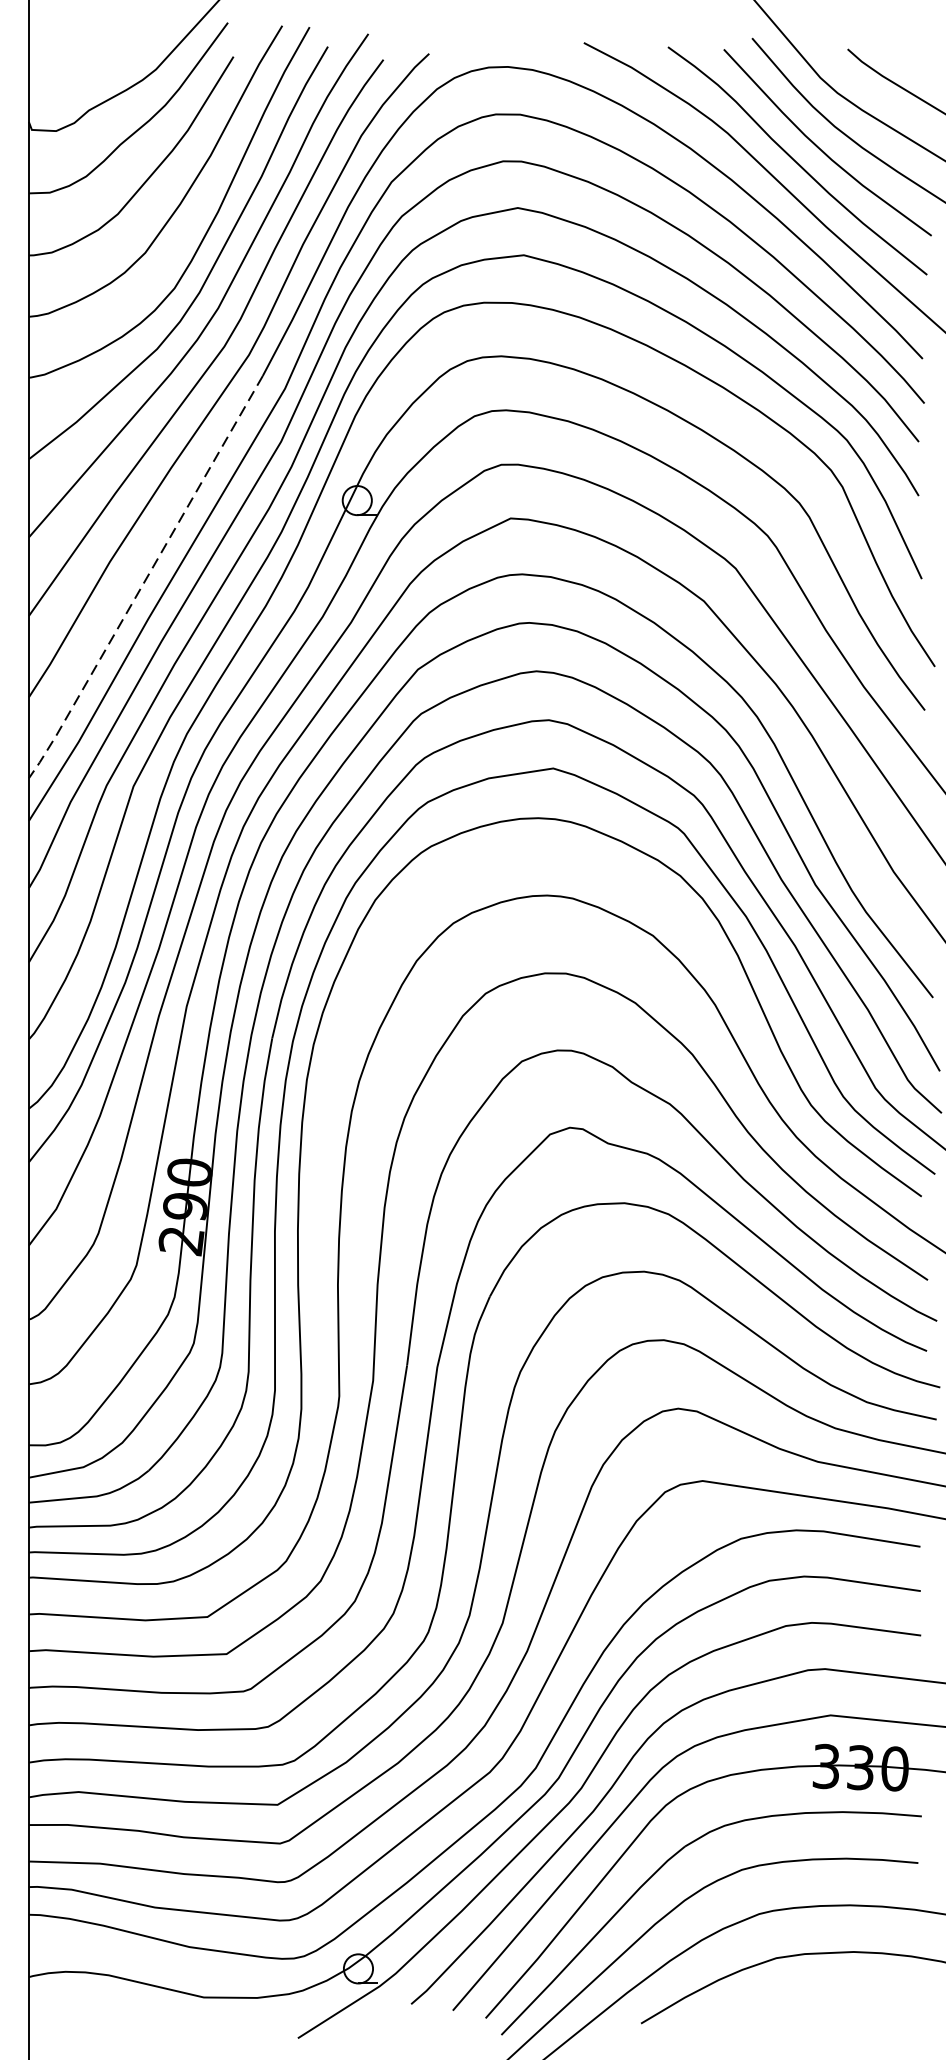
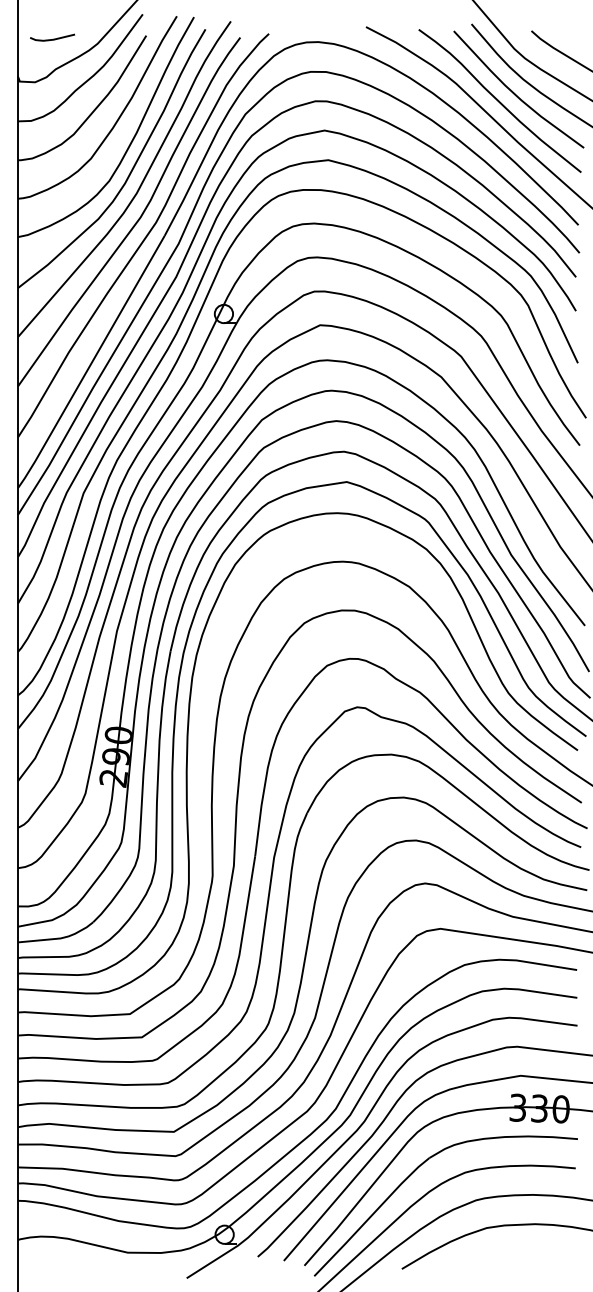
line: (85, 61) -> (53, 38), added
line: (146, 579) -> (91, 363), dashed -> solid

